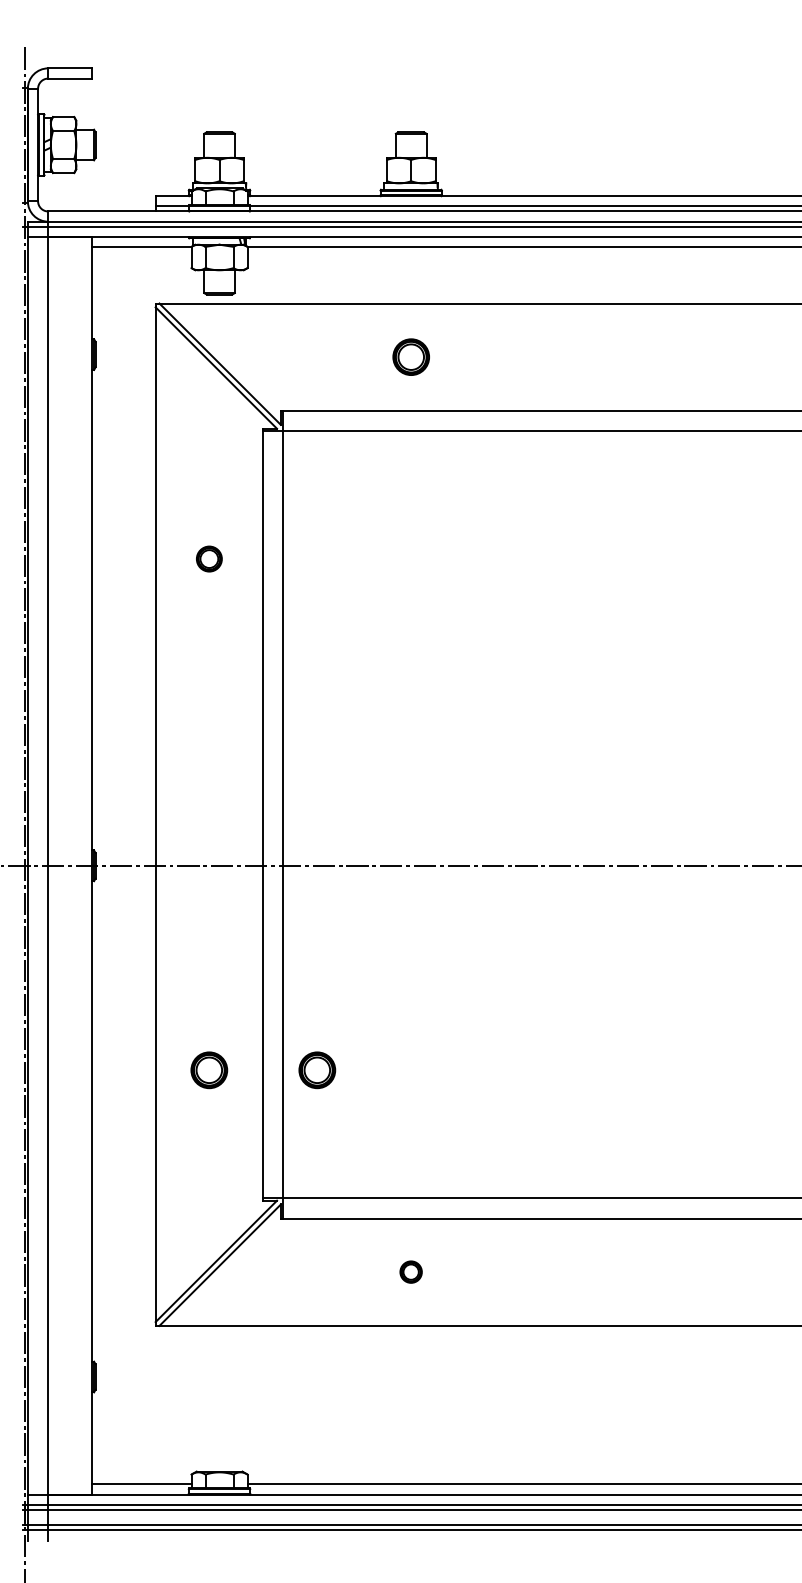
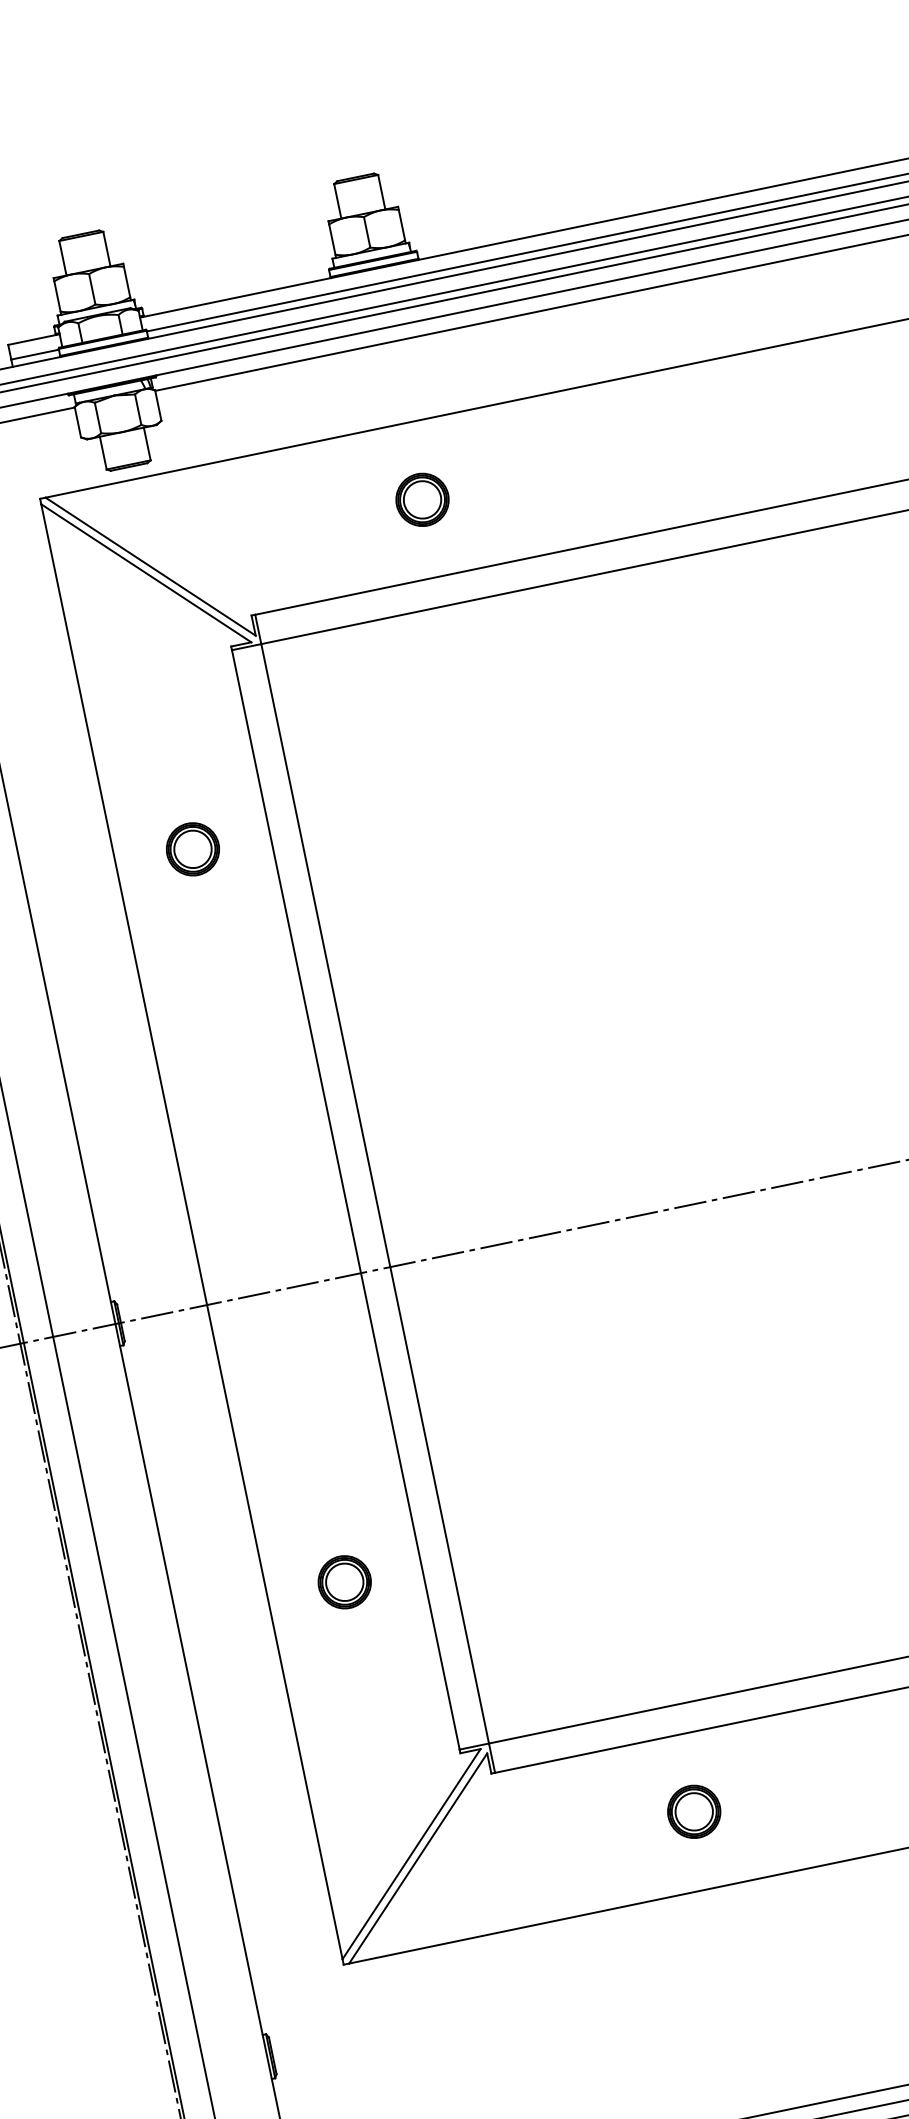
part: (209, 558) -> (193, 848), size x1.43
part: (317, 1070) -> (499, 1550), removed
part: (410, 1271) -> (692, 1811), size x1.67

